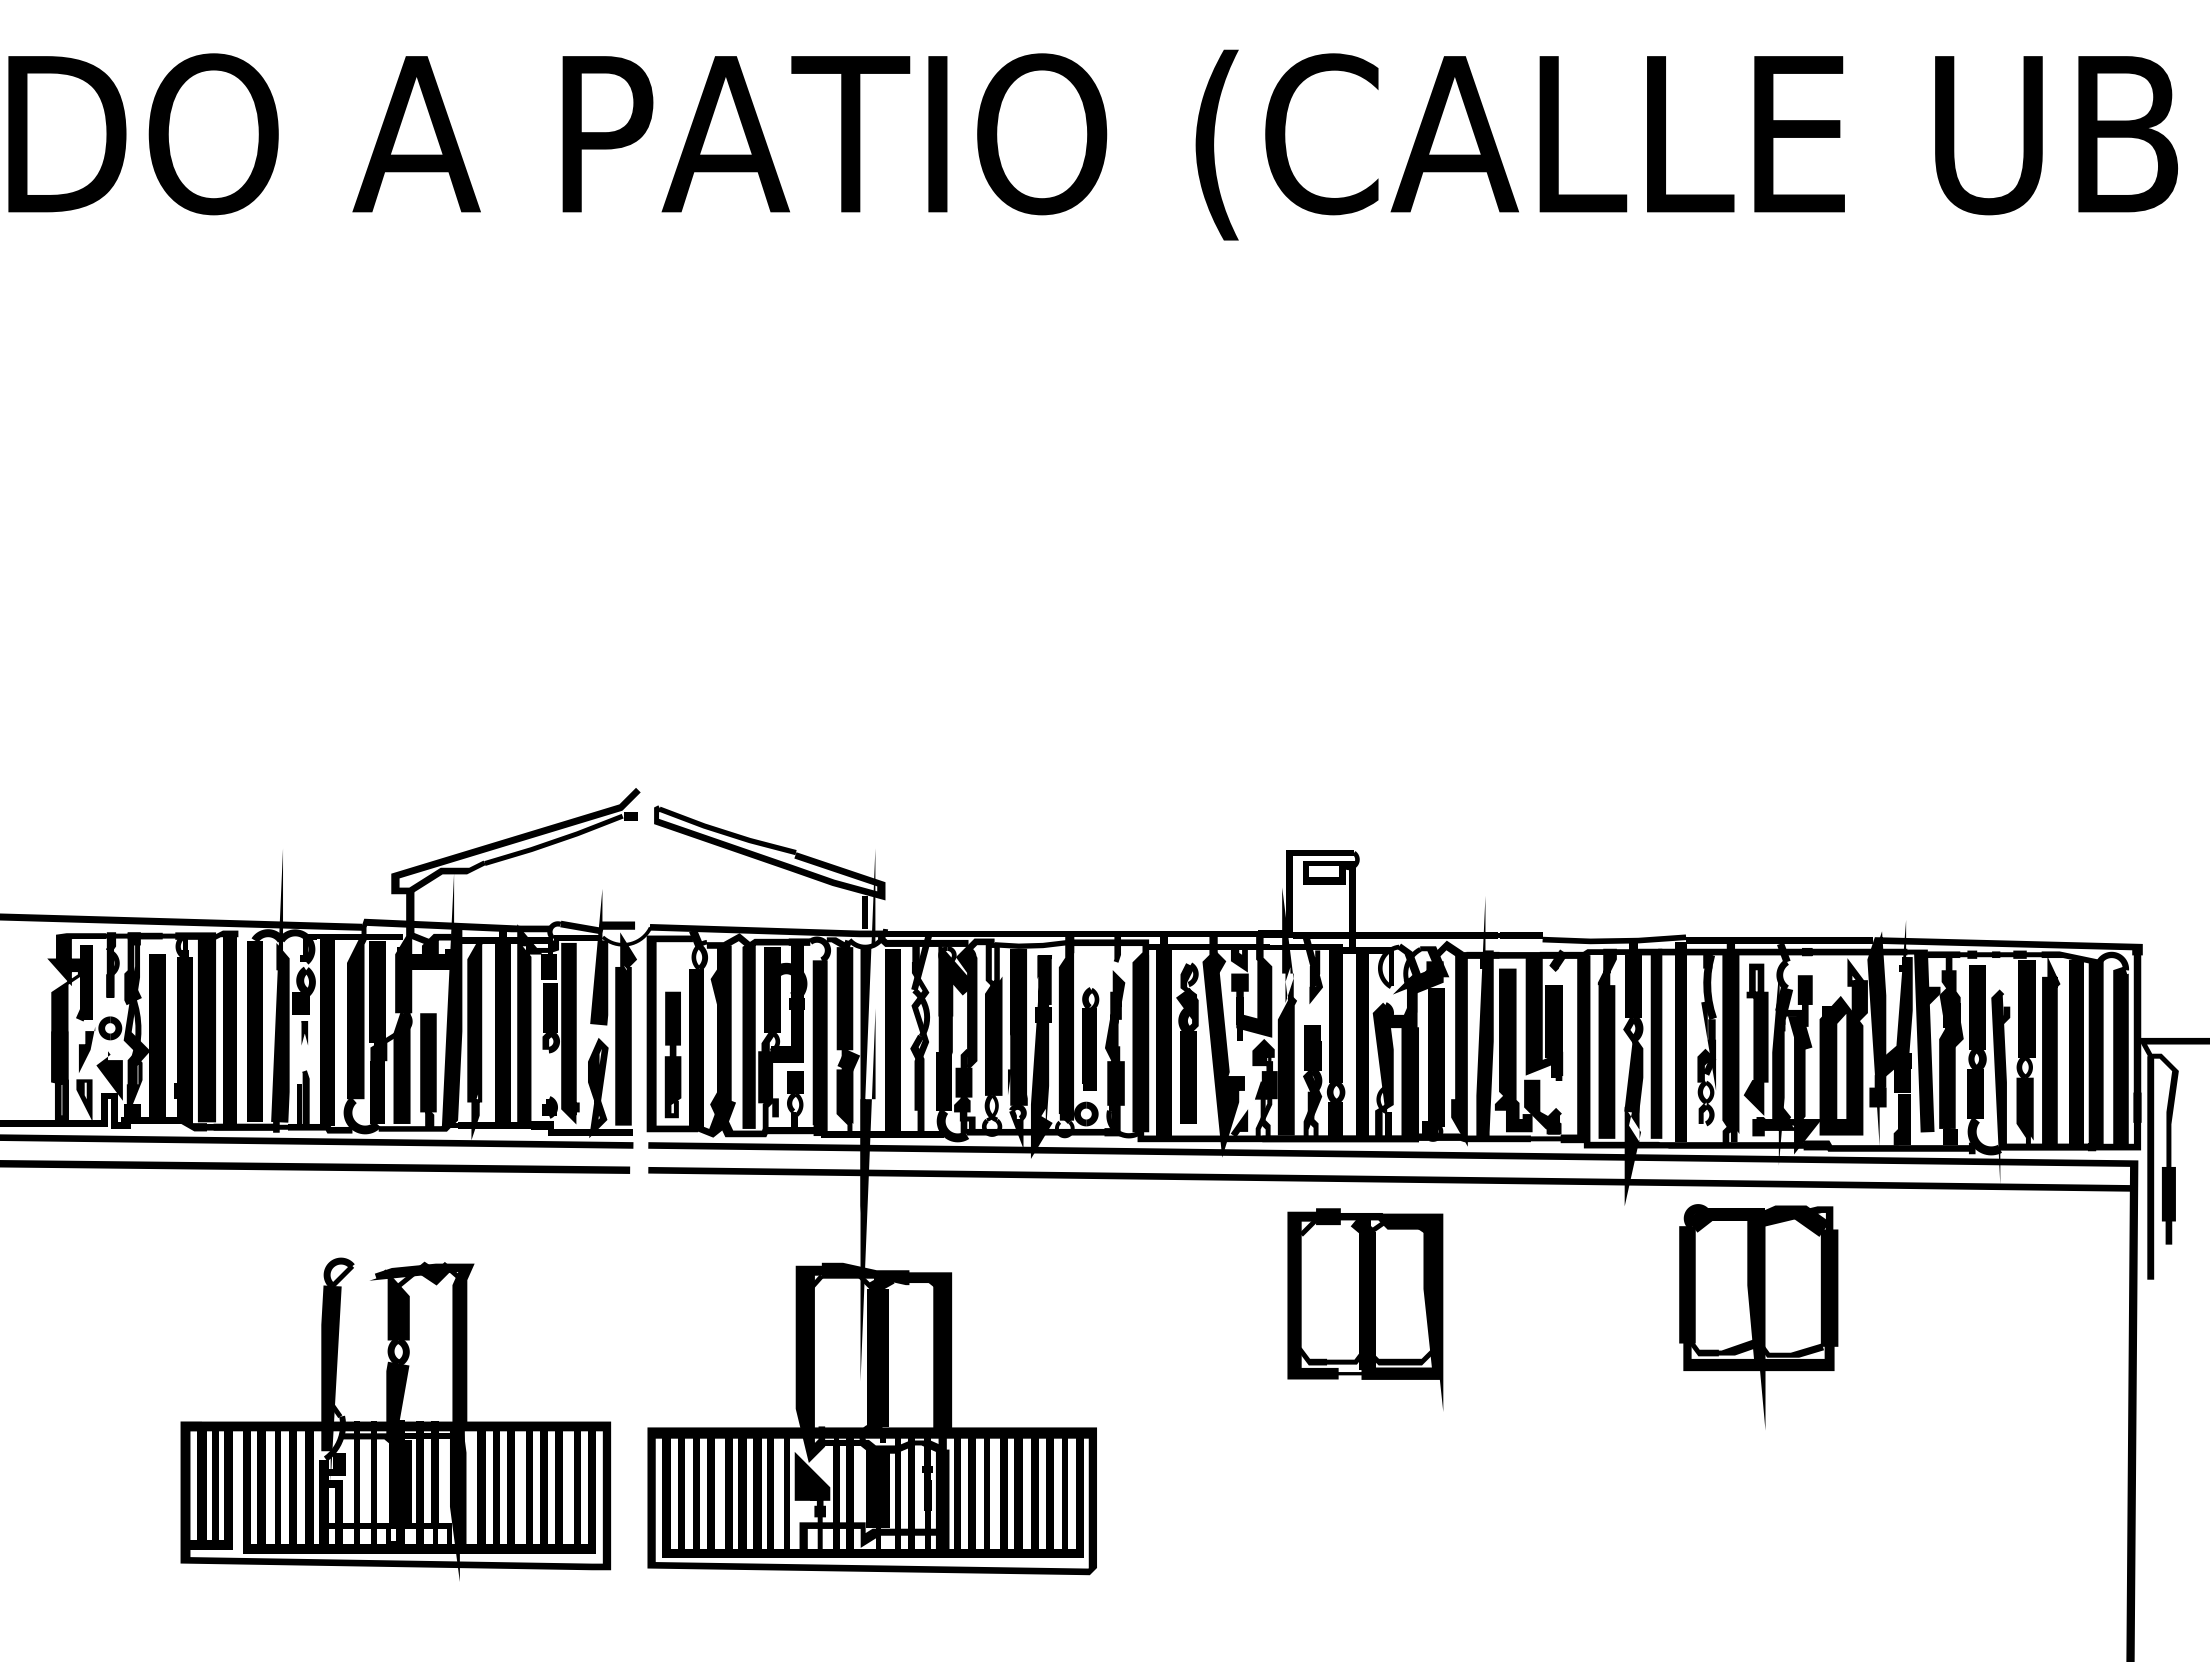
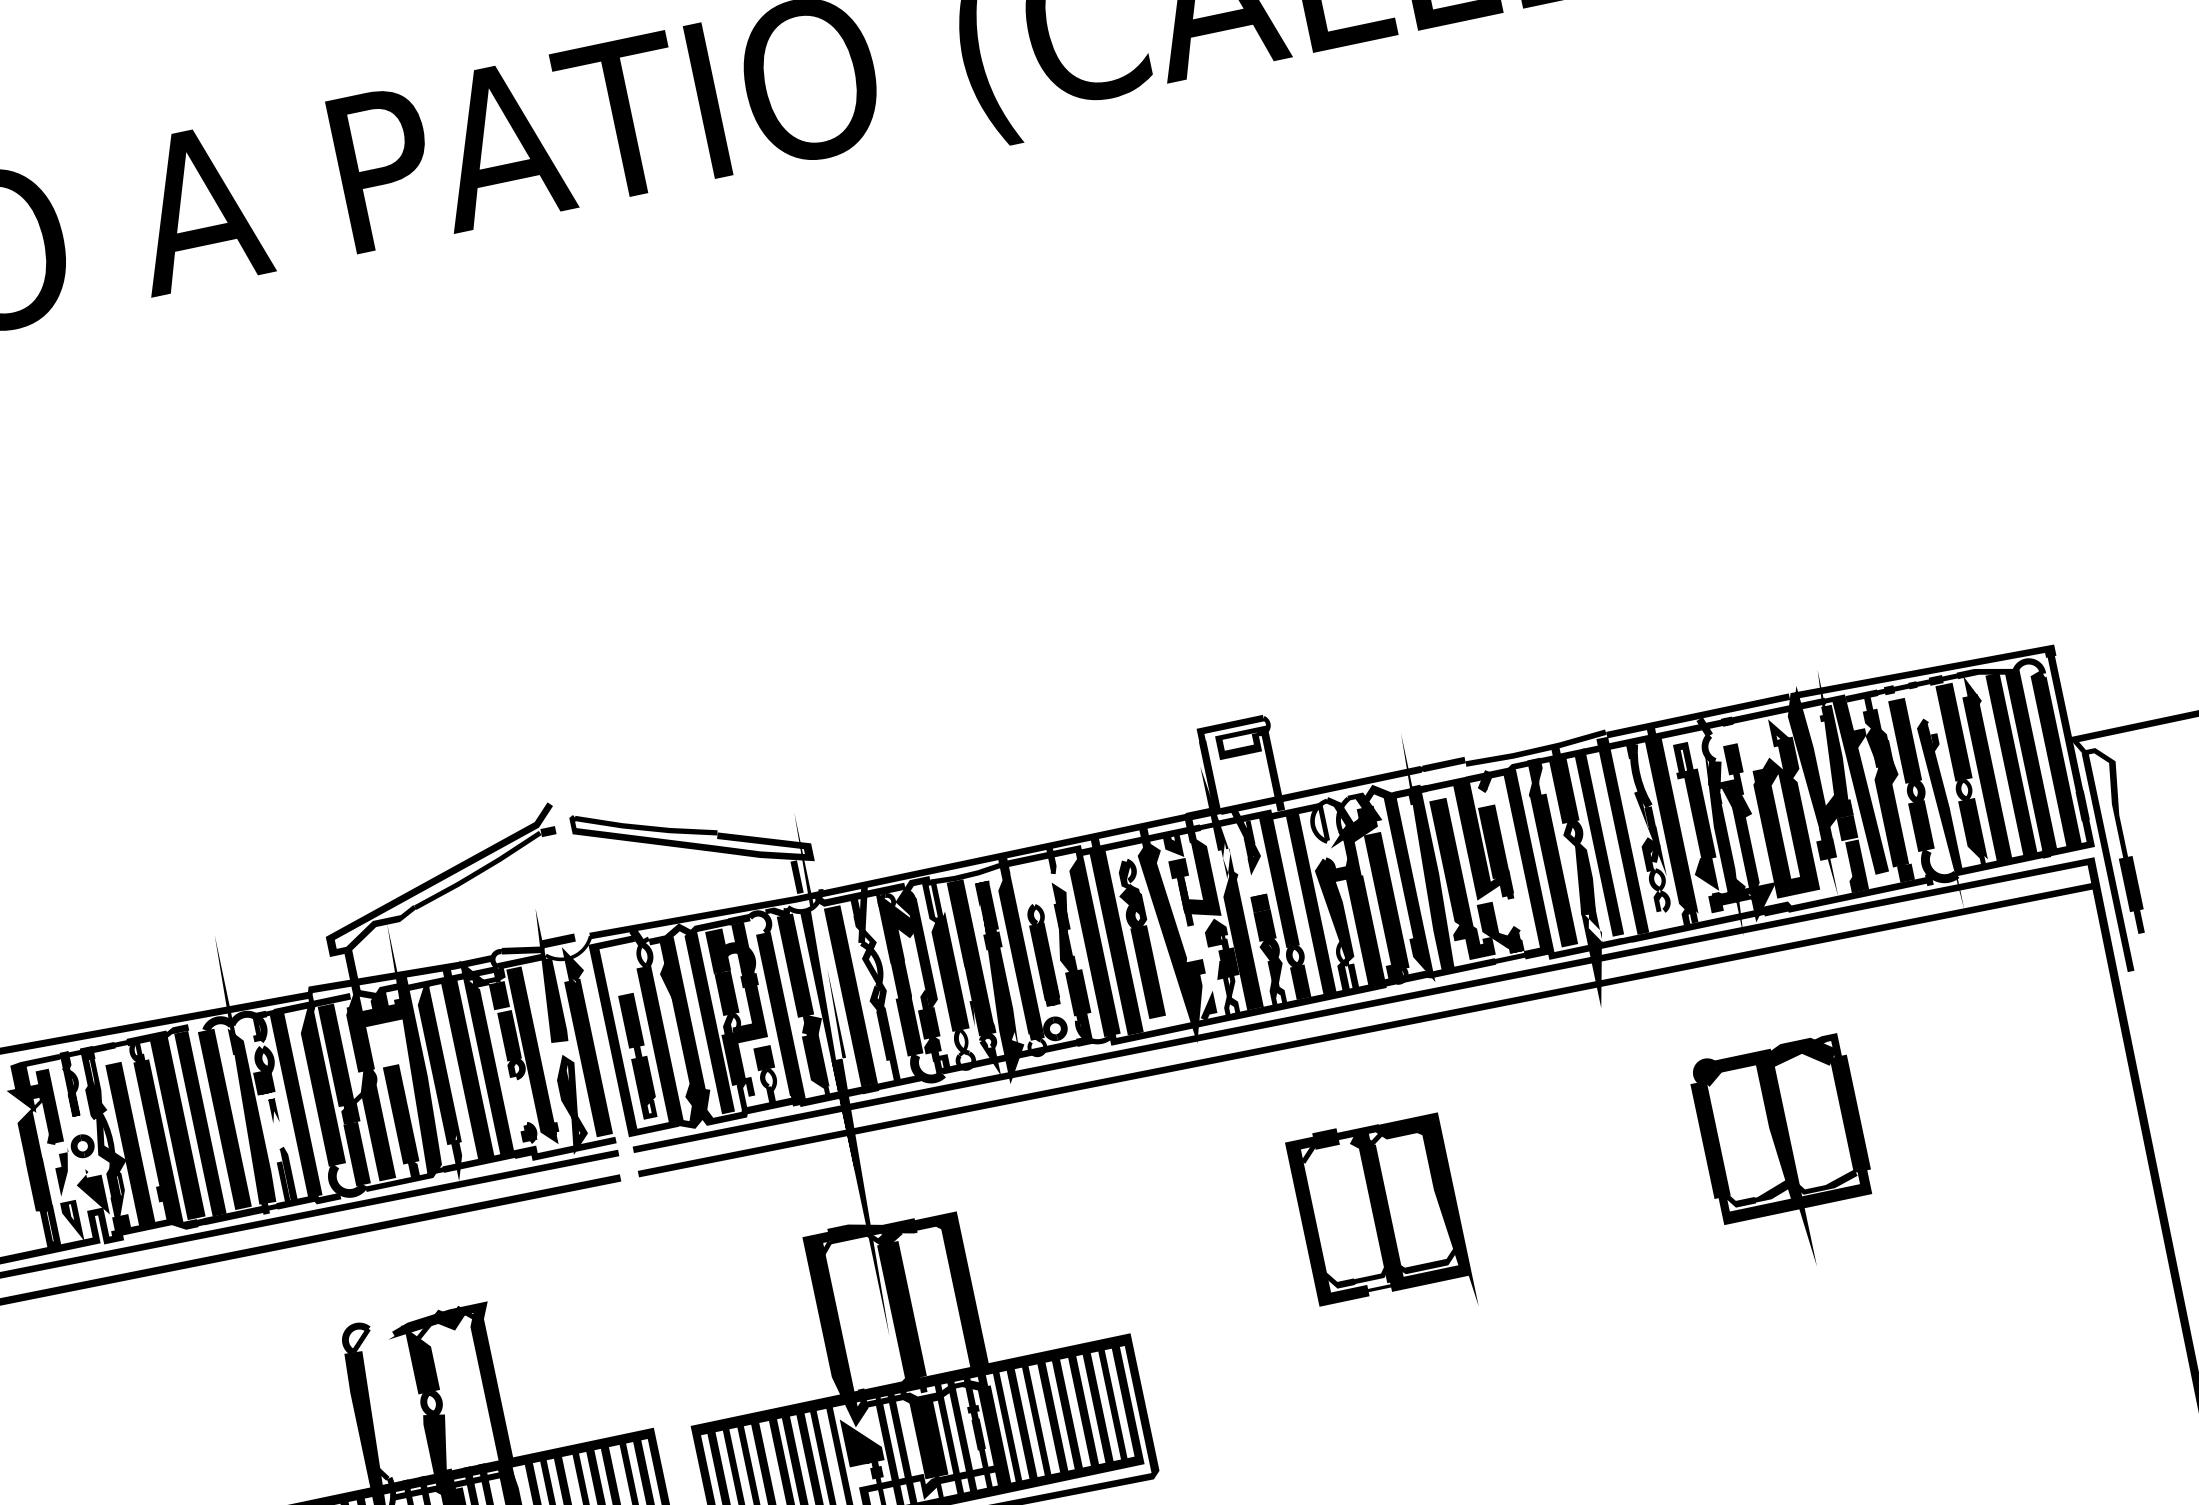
part: (1365, 1309) -> (1381, 1222), moved
part: (1758, 1316) -> (1786, 1156), moved

